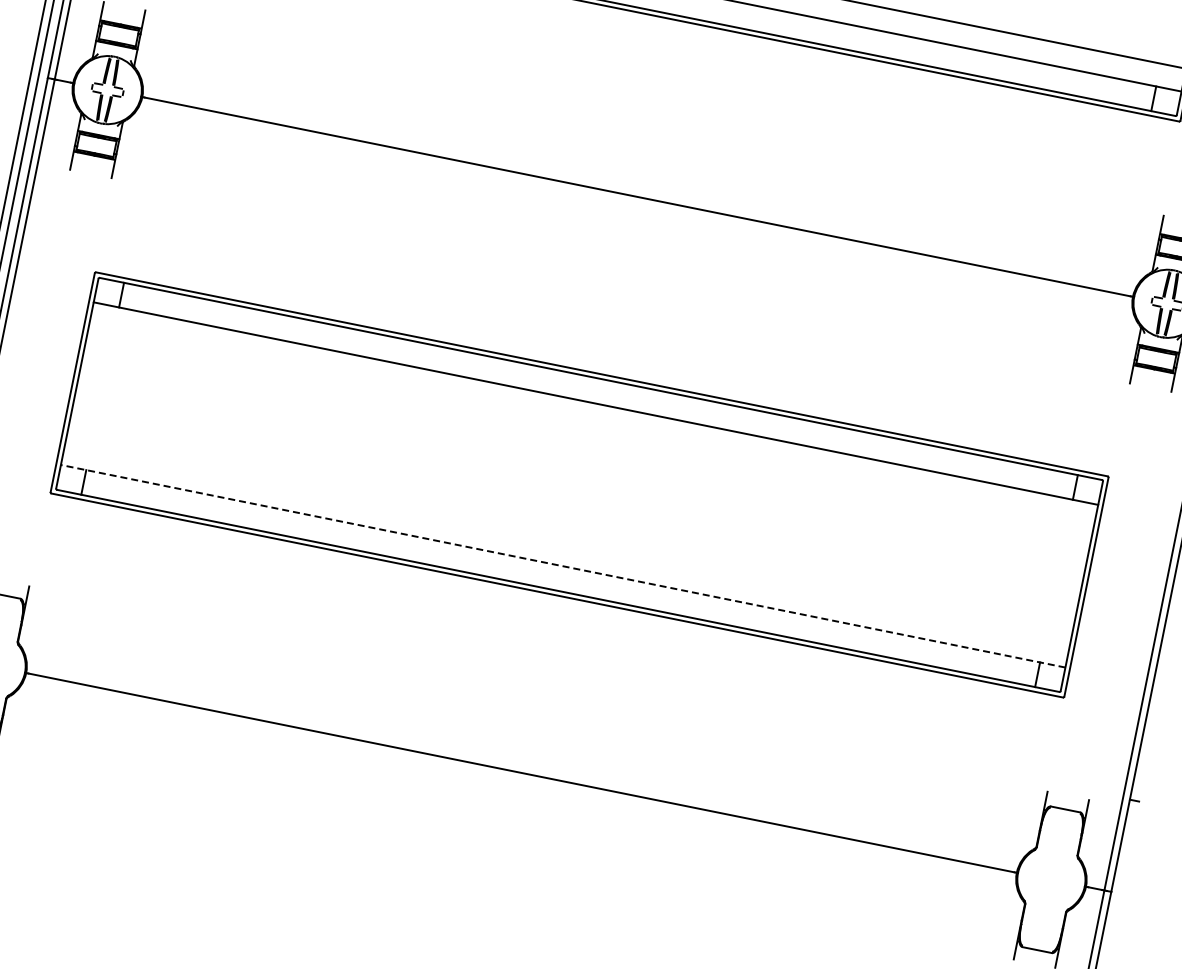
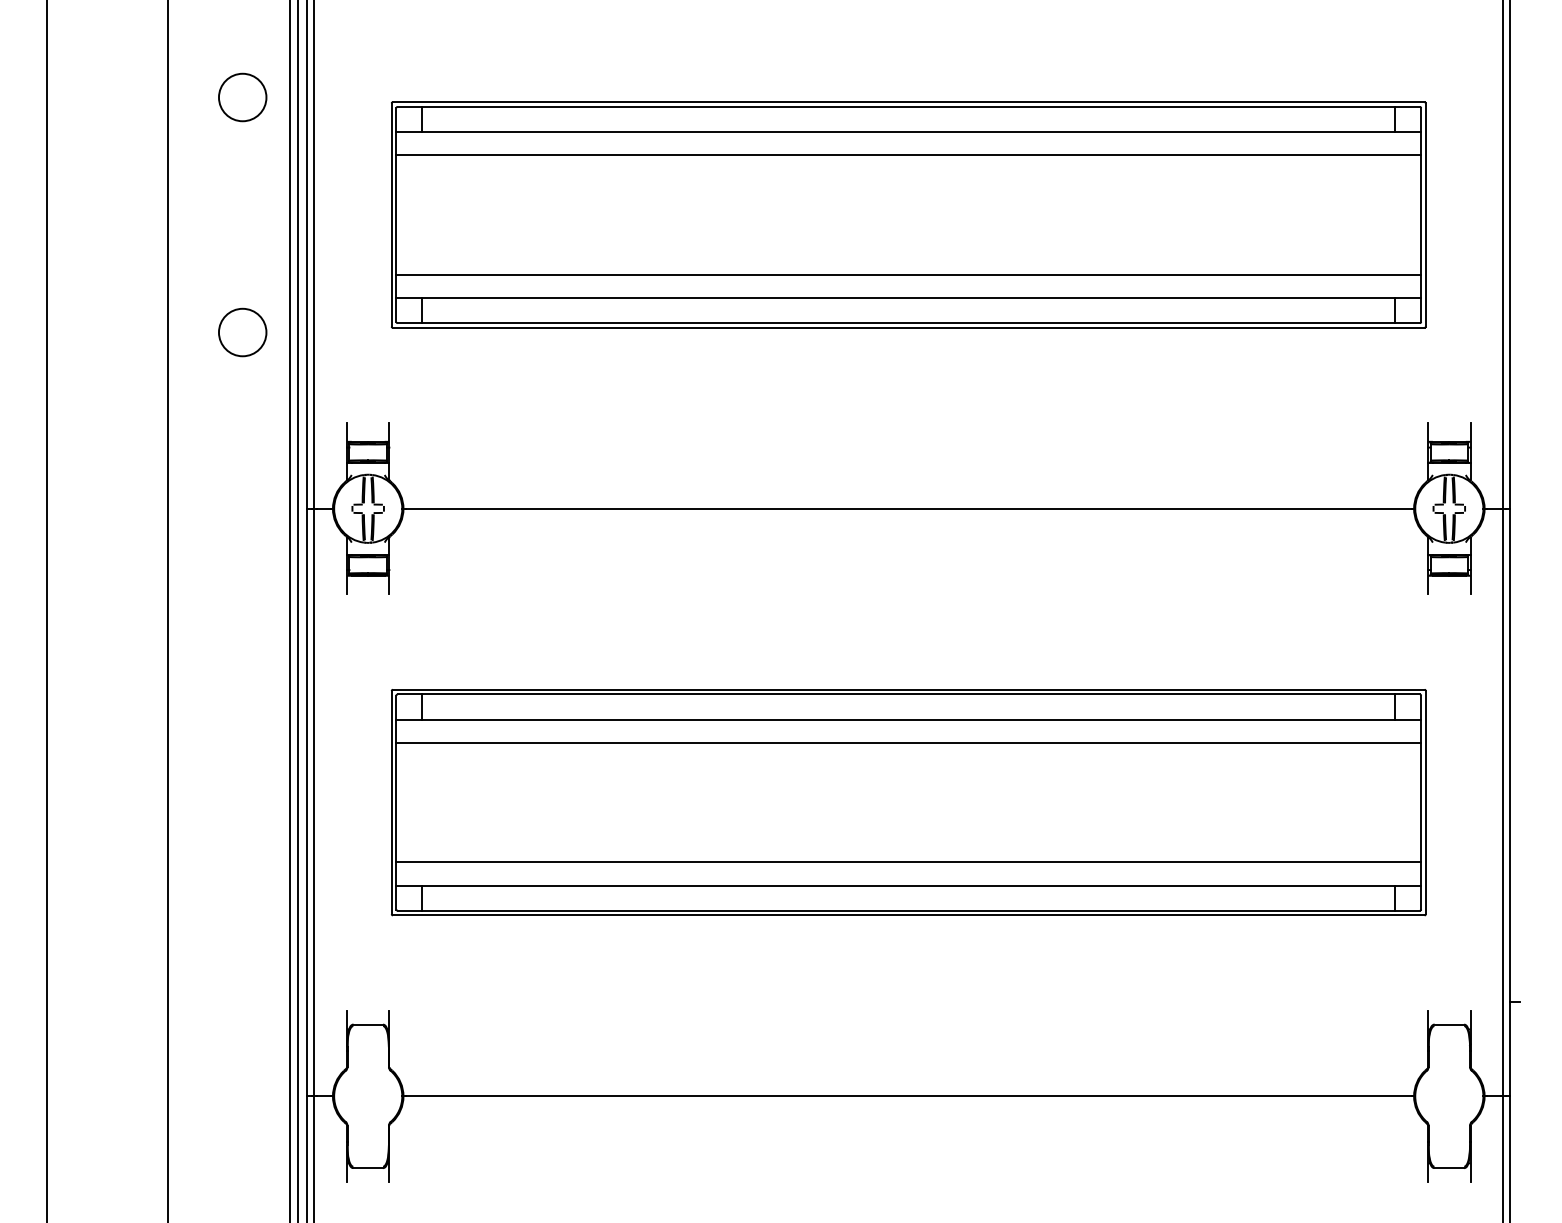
line: (591, 425) -> (908, 742), added
line: (567, 543) -> (908, 862), added
line: (562, 566) -> (908, 885), dashed -> solid

